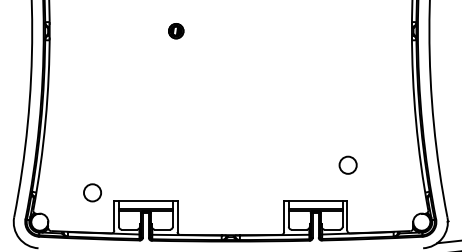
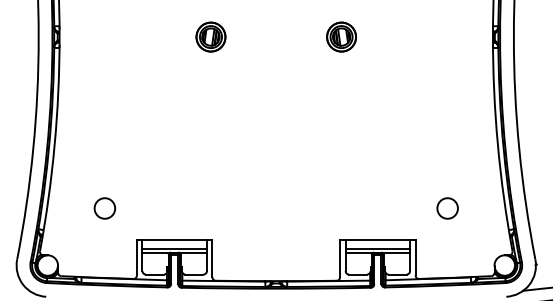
part: (175, 30) -> (210, 36), size x1.67
part: (285, 30) -> (341, 36), added
circle: (348, 165) -> (447, 208), moved
circle: (92, 192) -> (104, 208), moved

